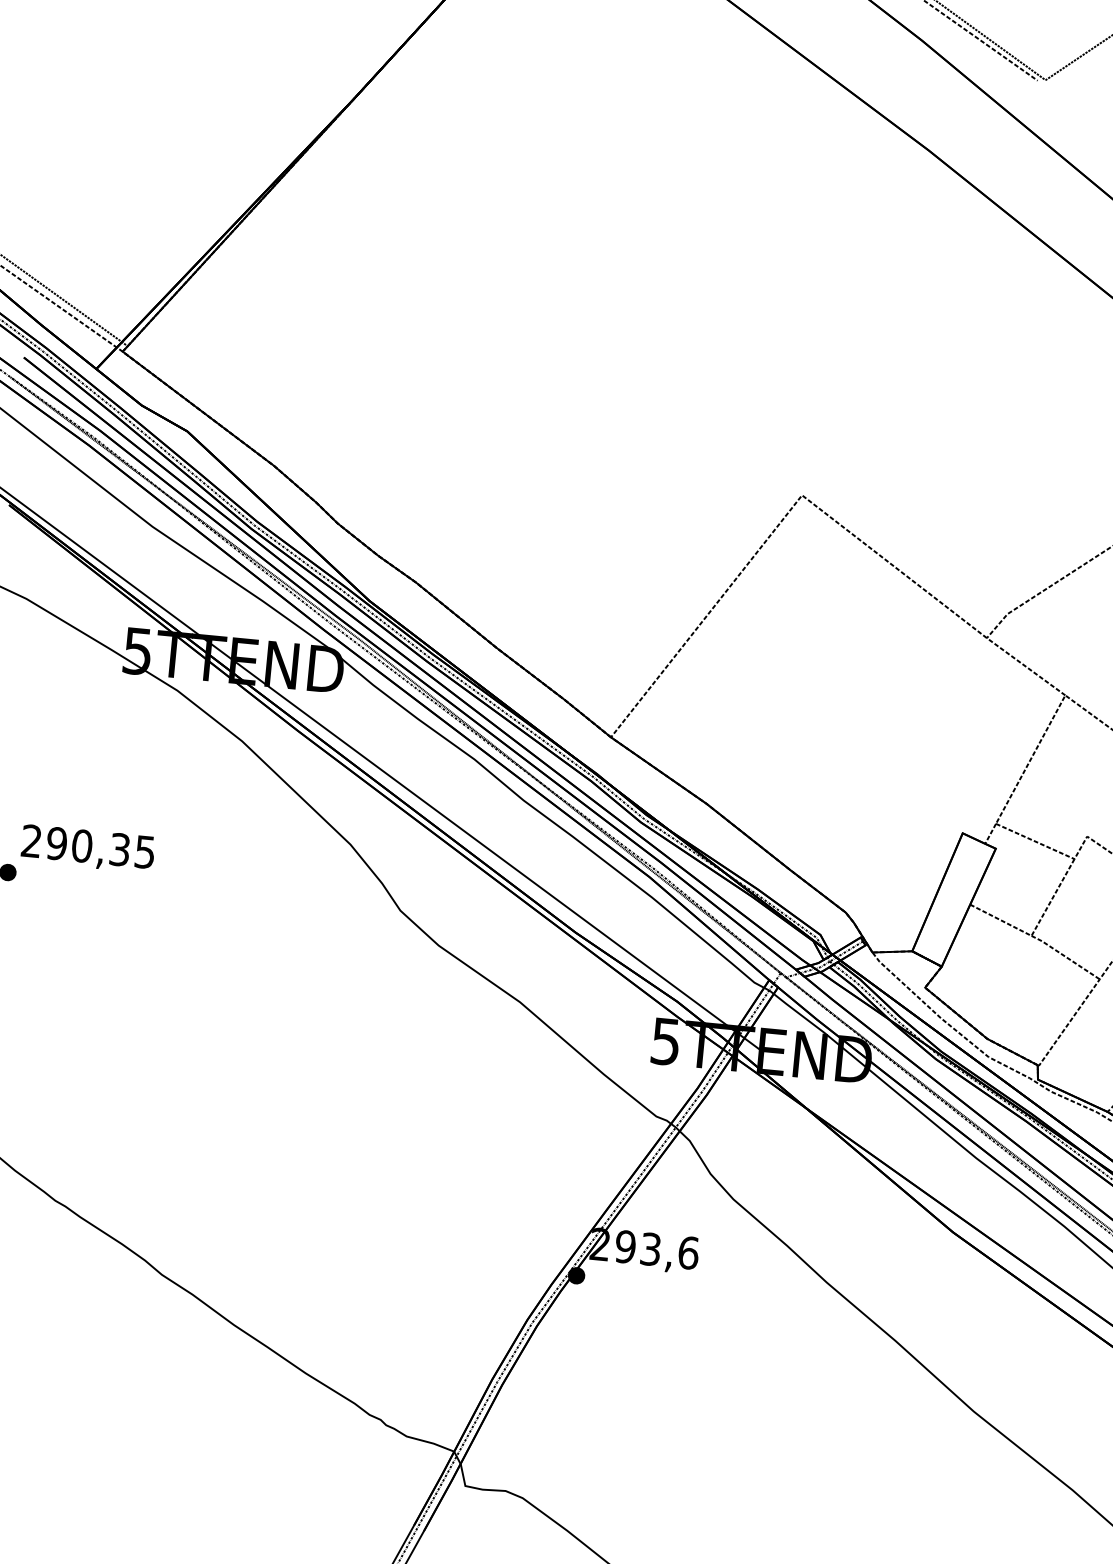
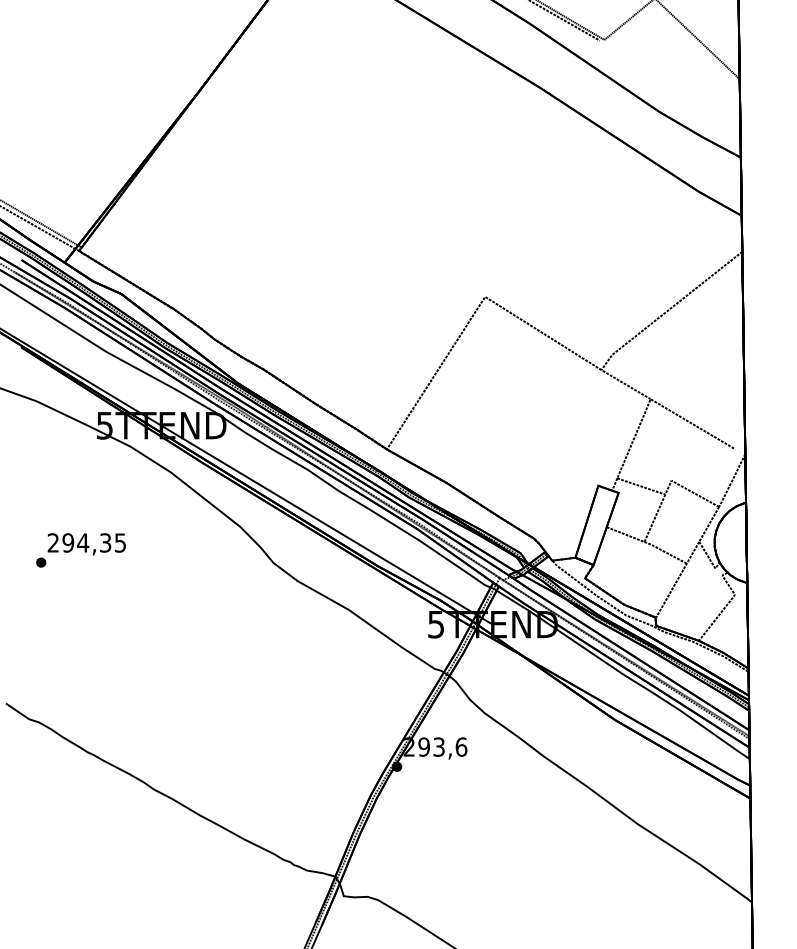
text: (82, 845) -> (83, 542), 290,35 -> 294,35

